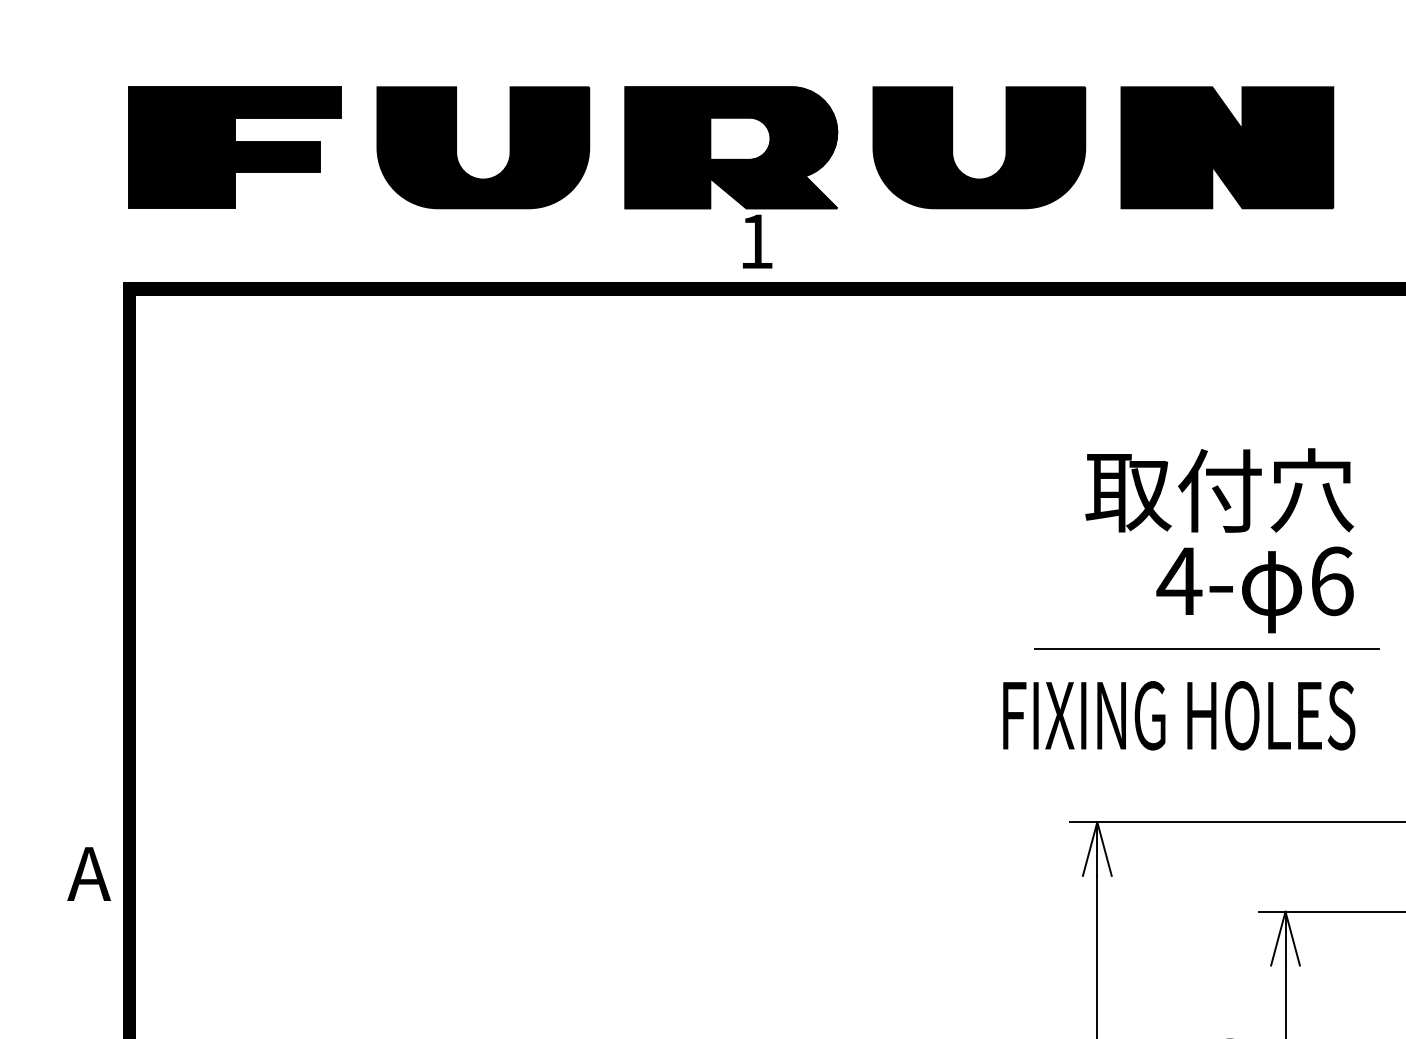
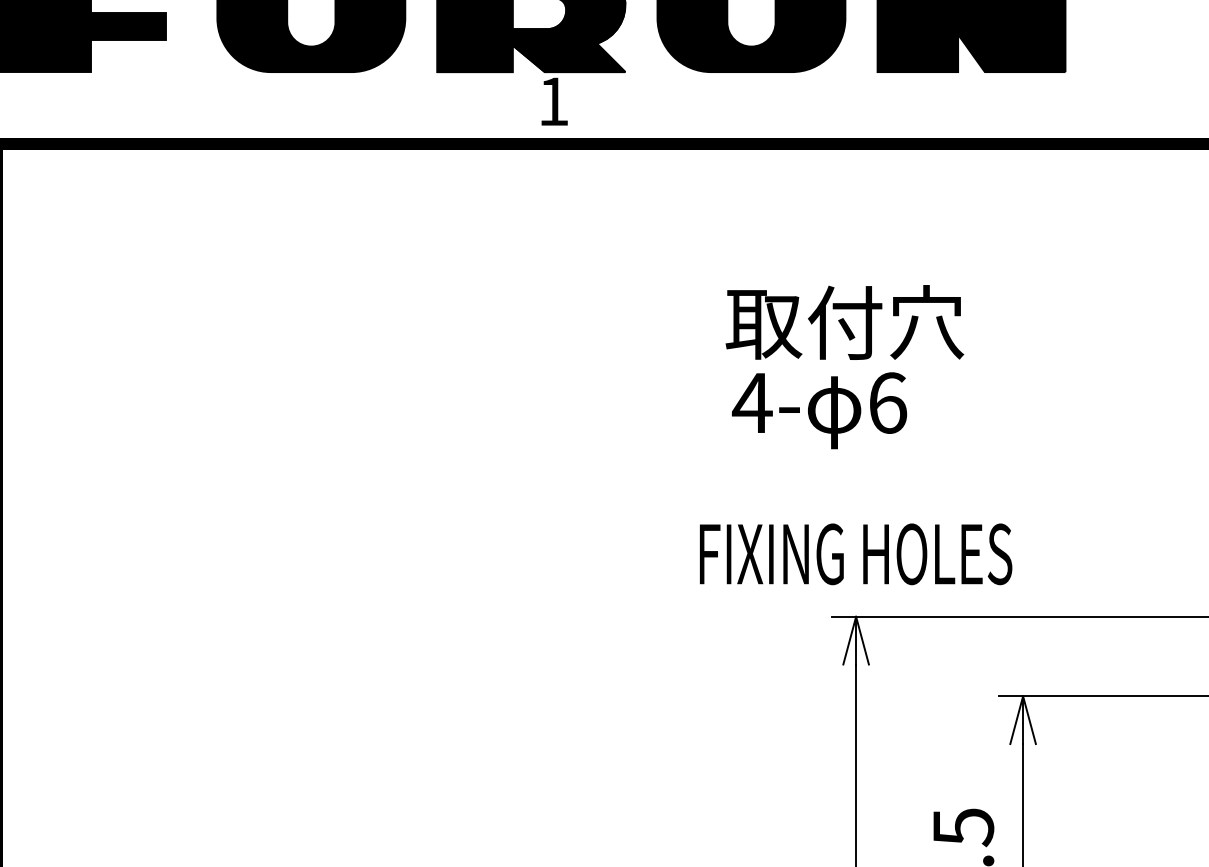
text: (1219, 490) -> (844, 322), moved
text: (1254, 589) -> (819, 410), moved
line: (1207, 648) -> (953, 462), removed
text: (1179, 715) -> (856, 554), moved

